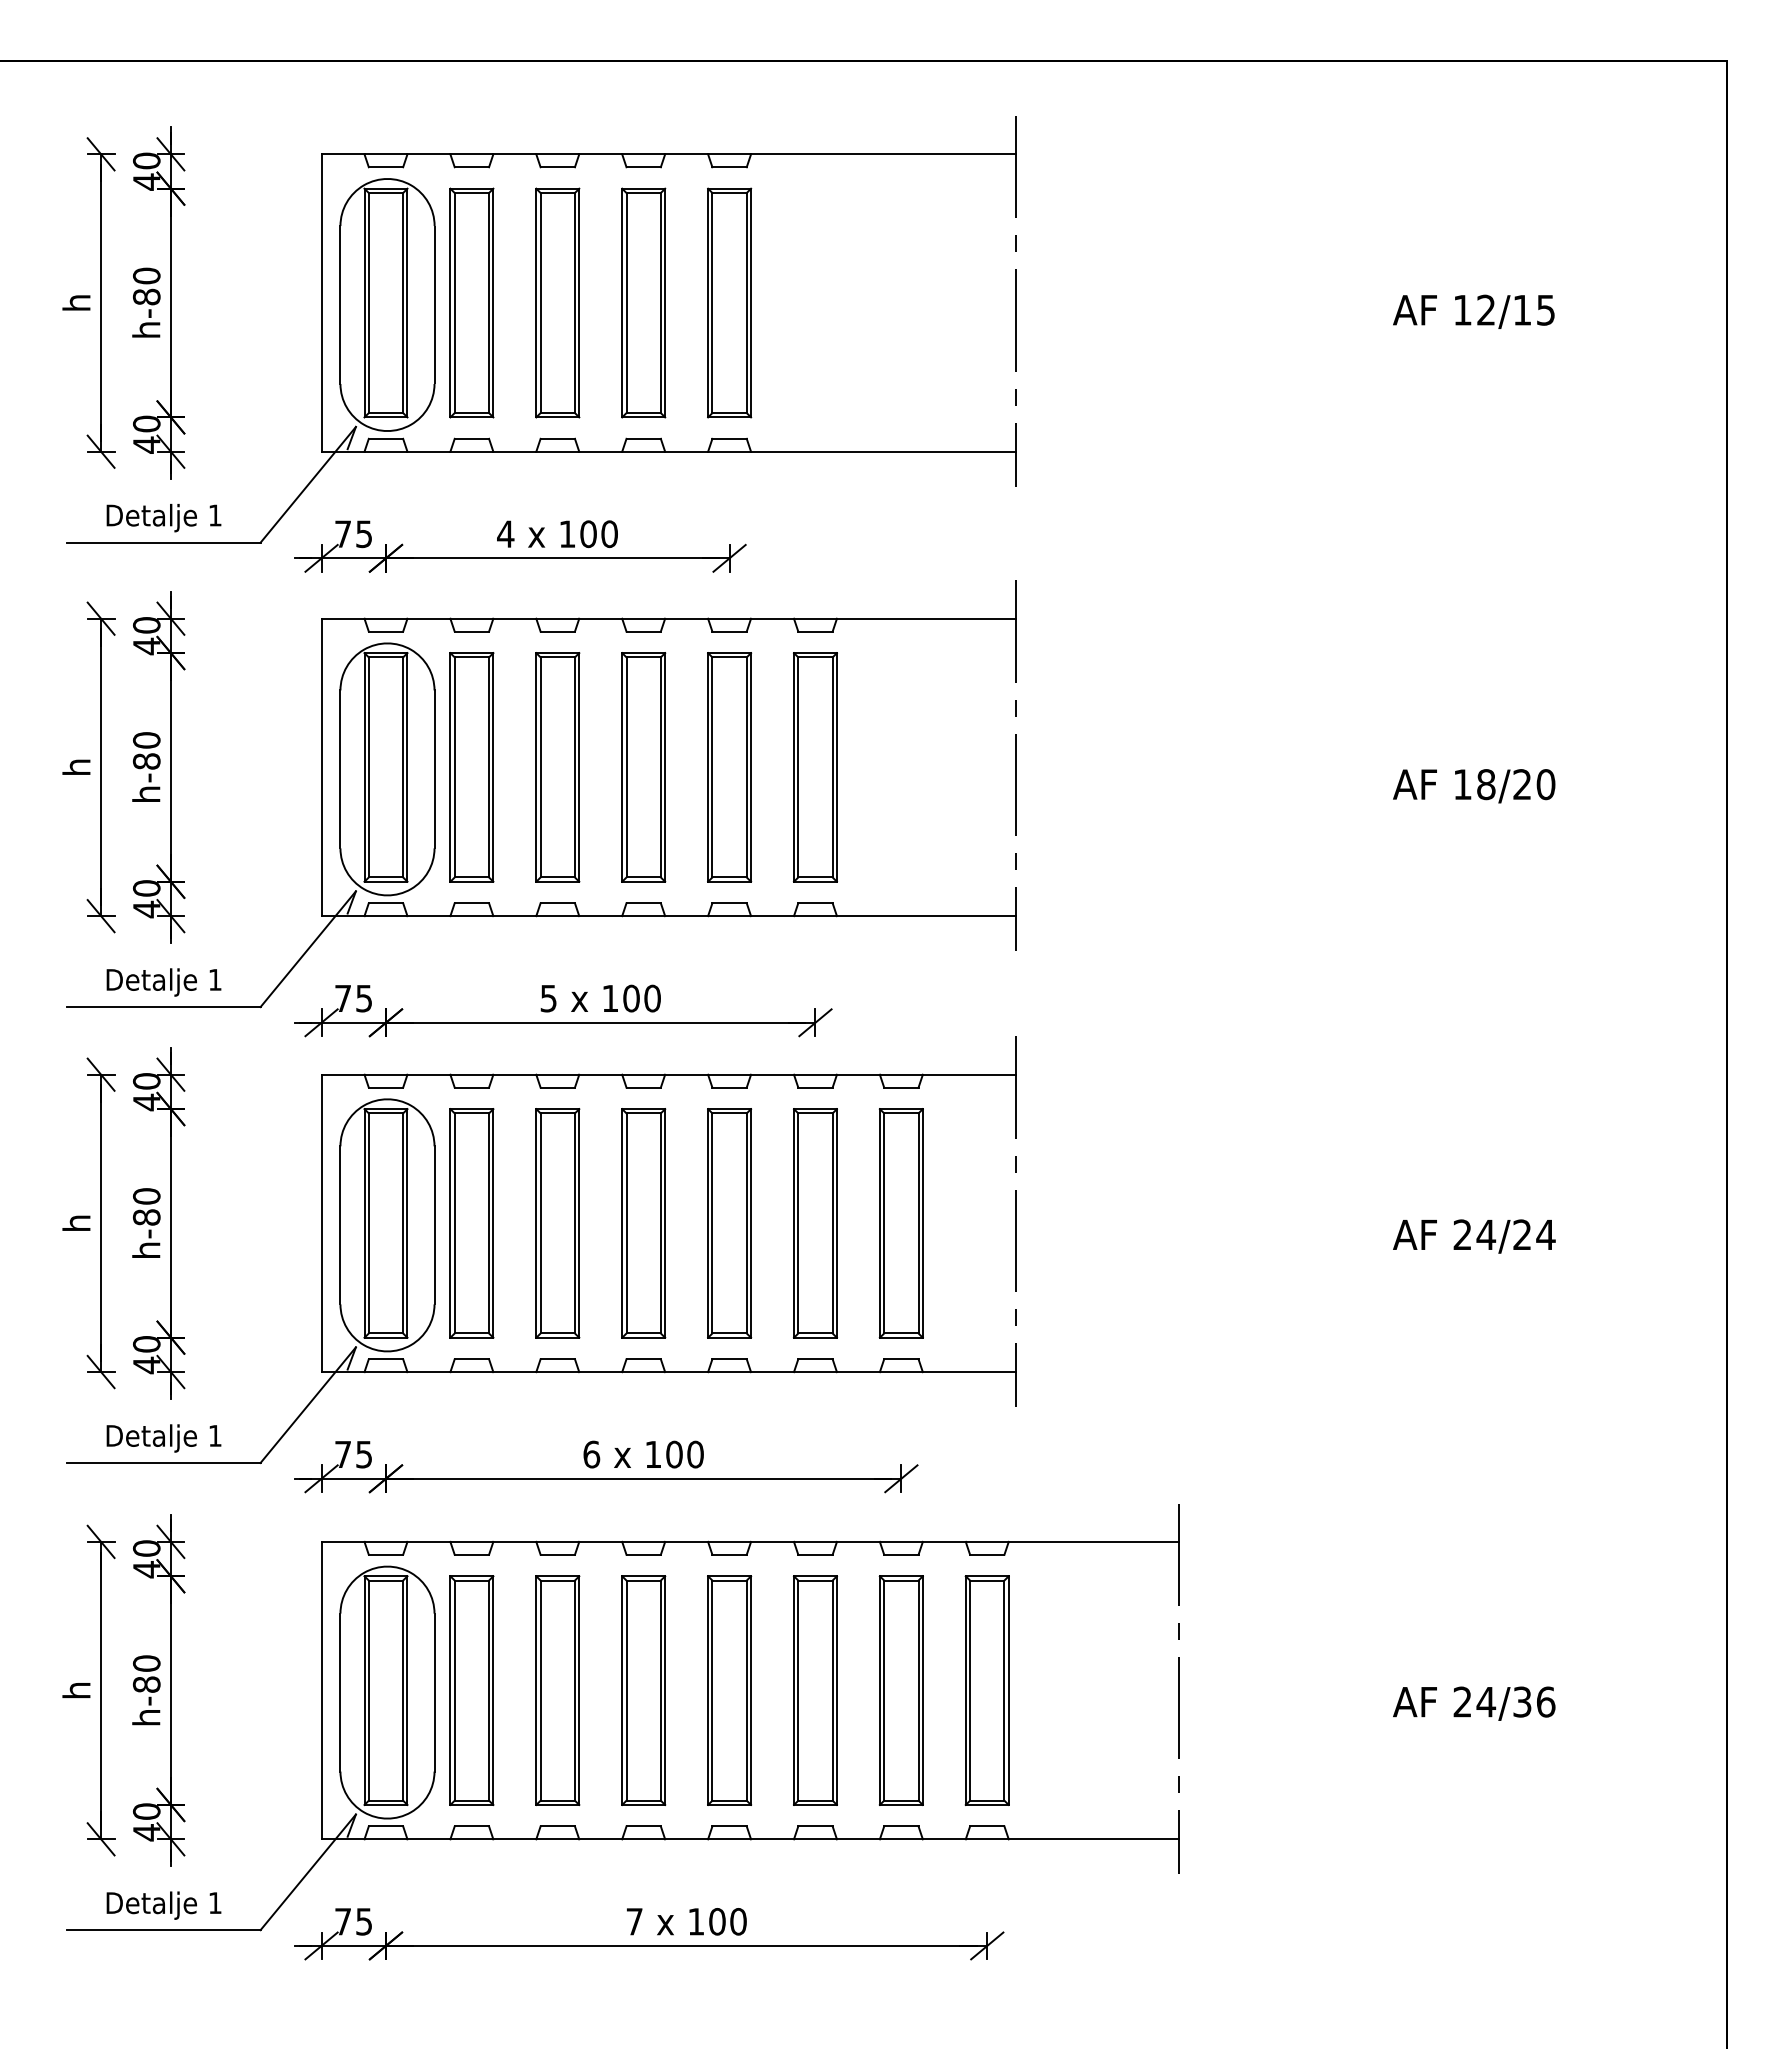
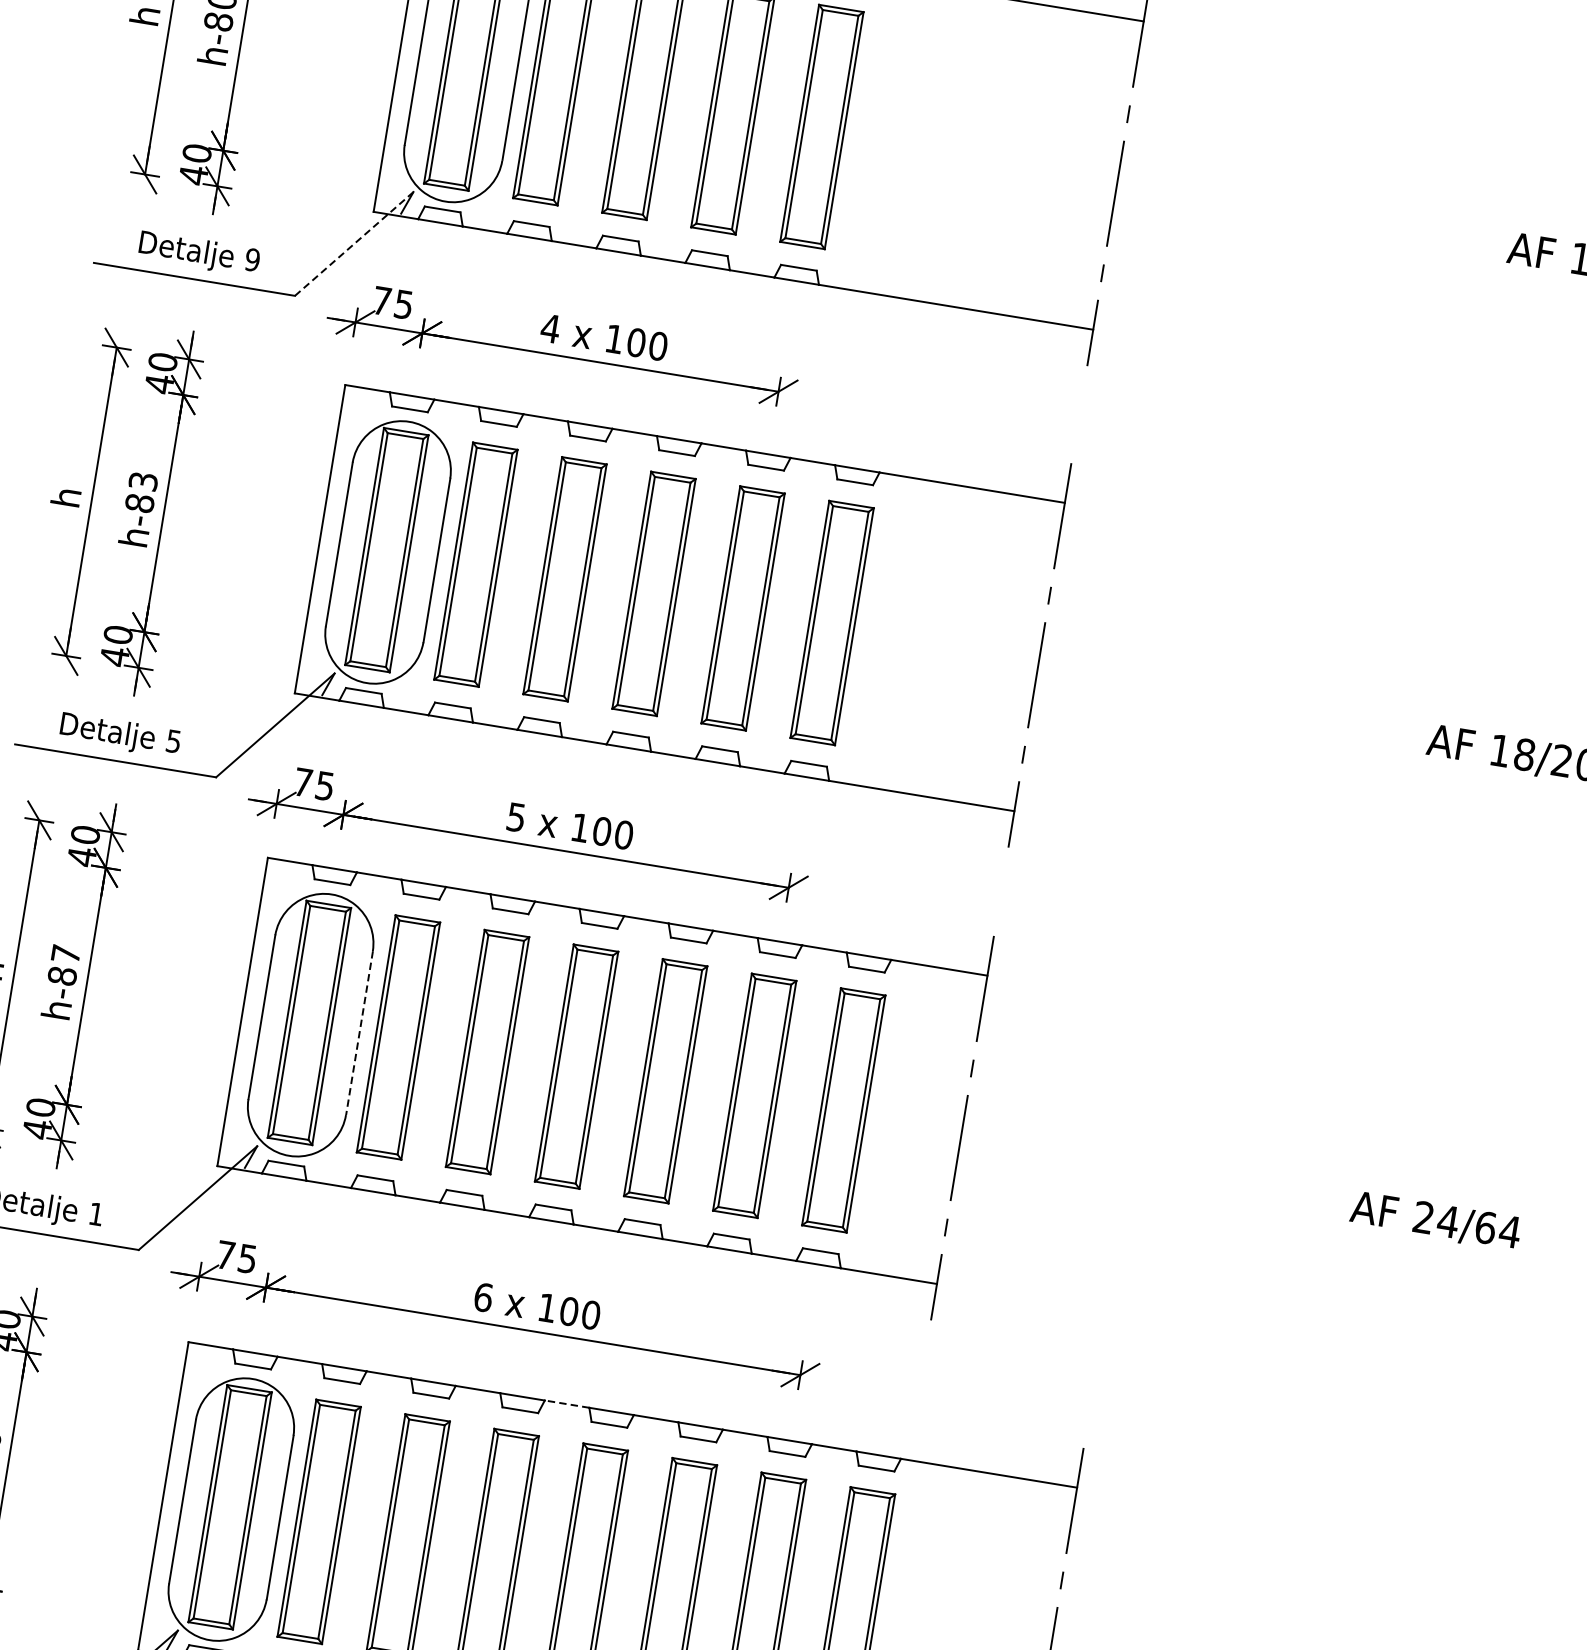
line: (308, 484) -> (354, 243), solid -> dashed
text: (214, 515) -> (251, 259), 1 -> 9
text: (146, 740) -> (143, 481), h-80 -> h-83
text: (215, 979) -> (174, 741), 1 -> 5
text: (146, 1196) -> (65, 954), h-80 -> h-87
line: (434, 1225) -> (359, 1033), solid -> dashed
text: (1522, 1234) -> (1485, 1227), 24/24 -> 24/64
line: (686, 1541) -> (566, 1403), solid -> dashed

